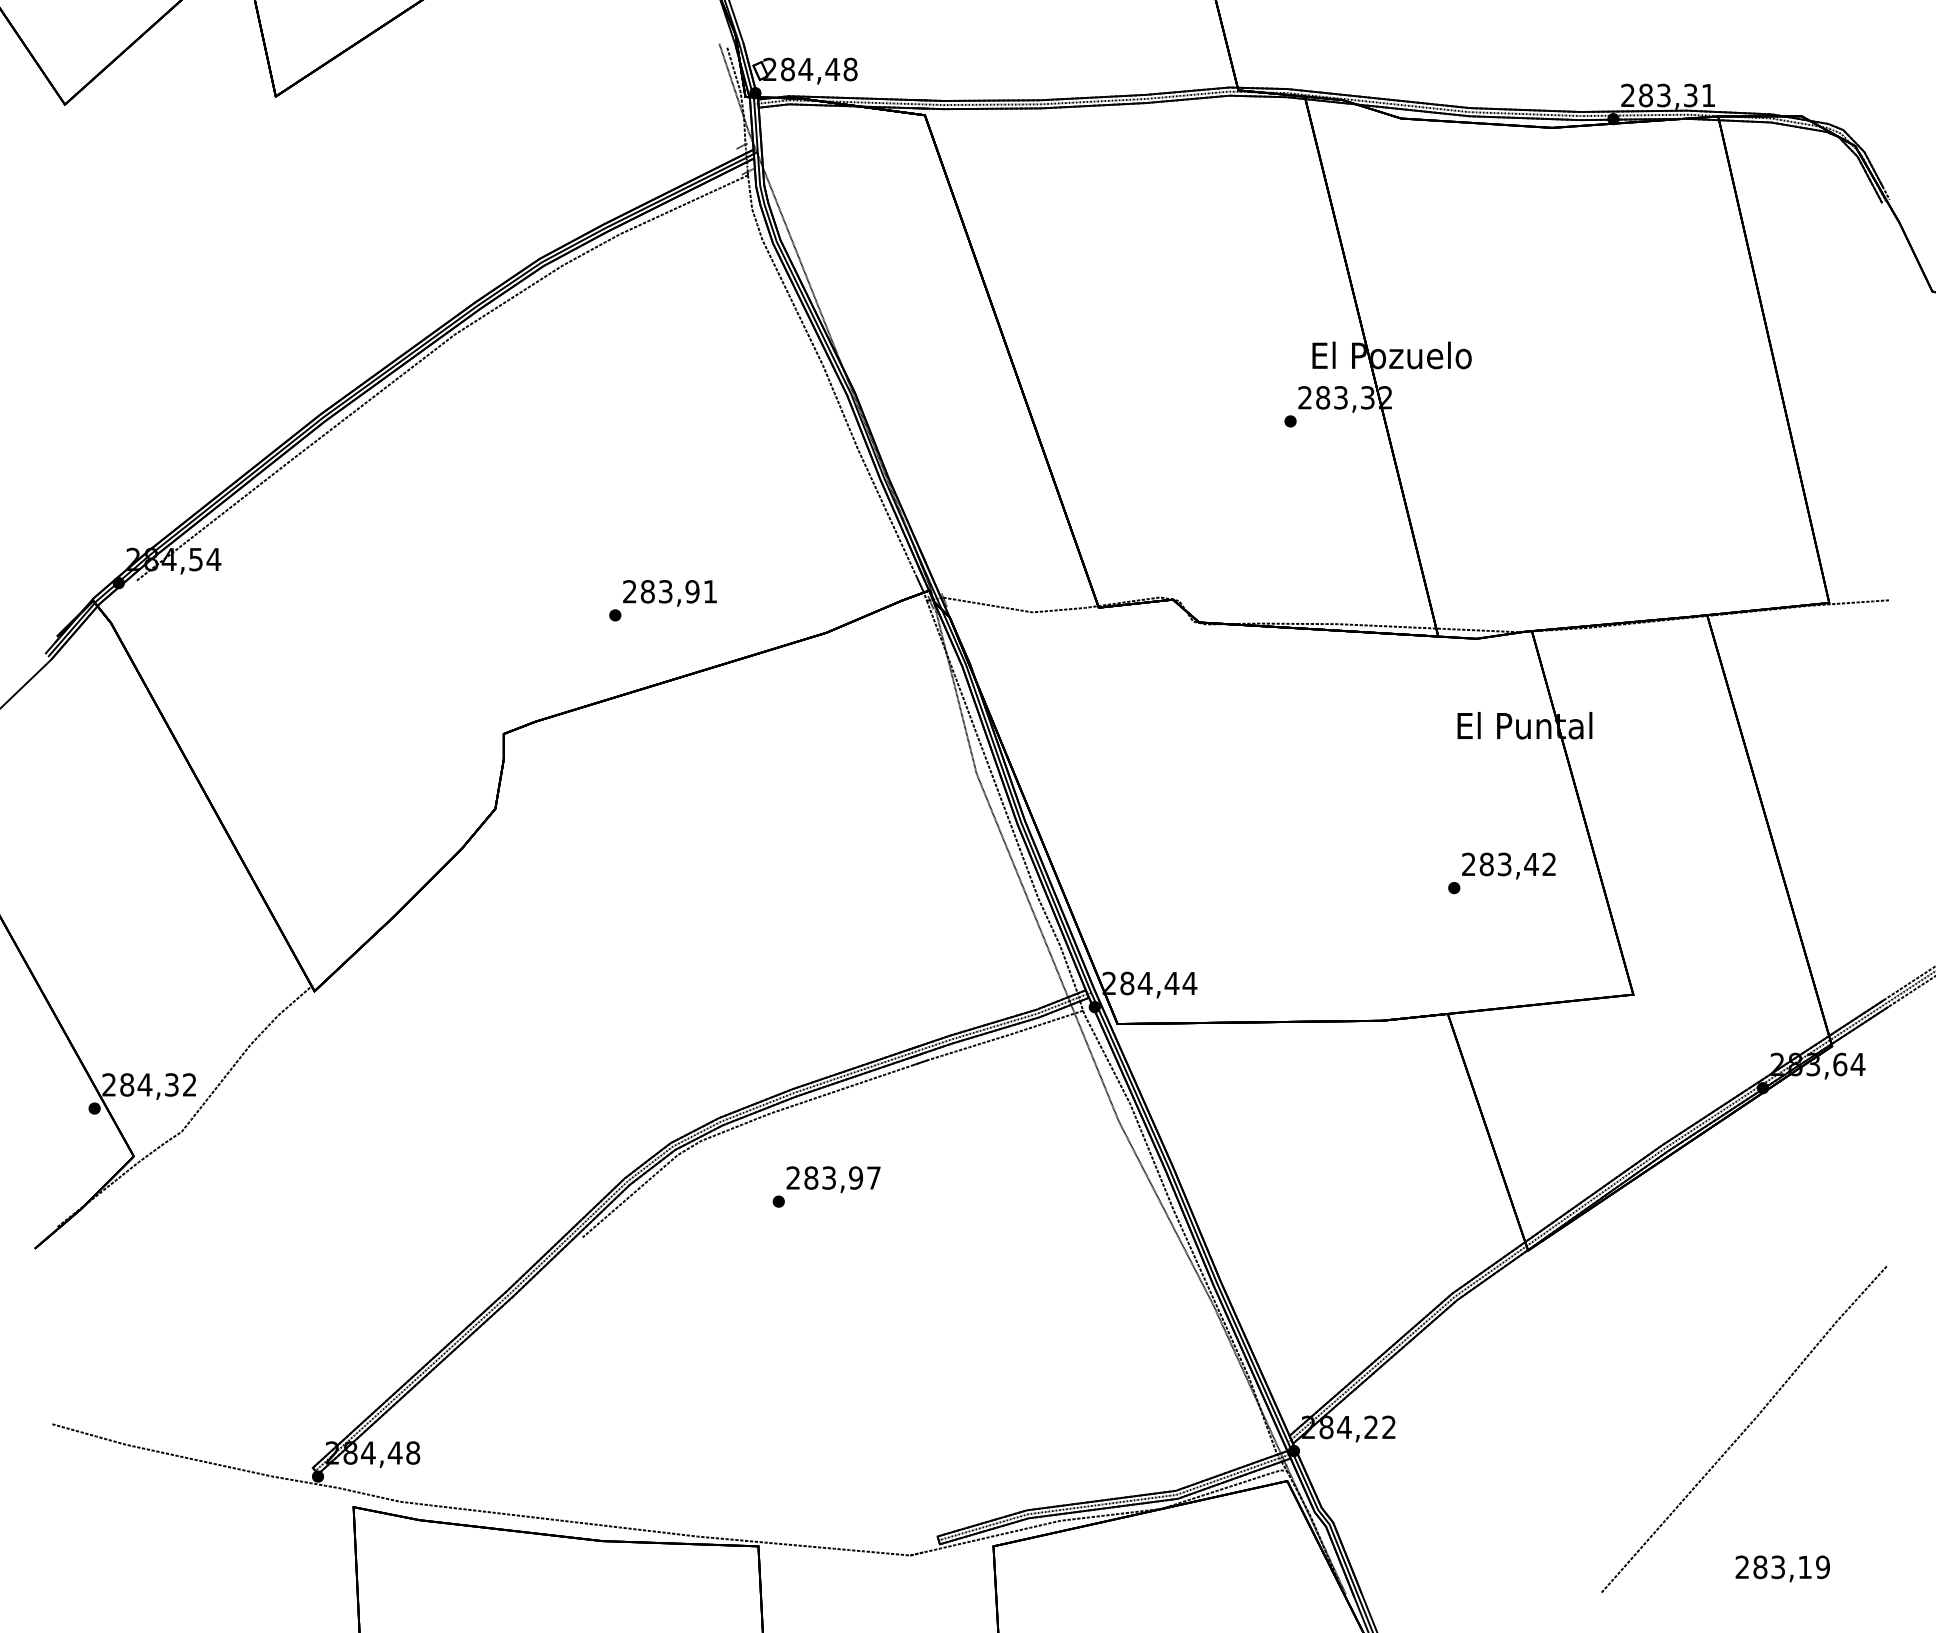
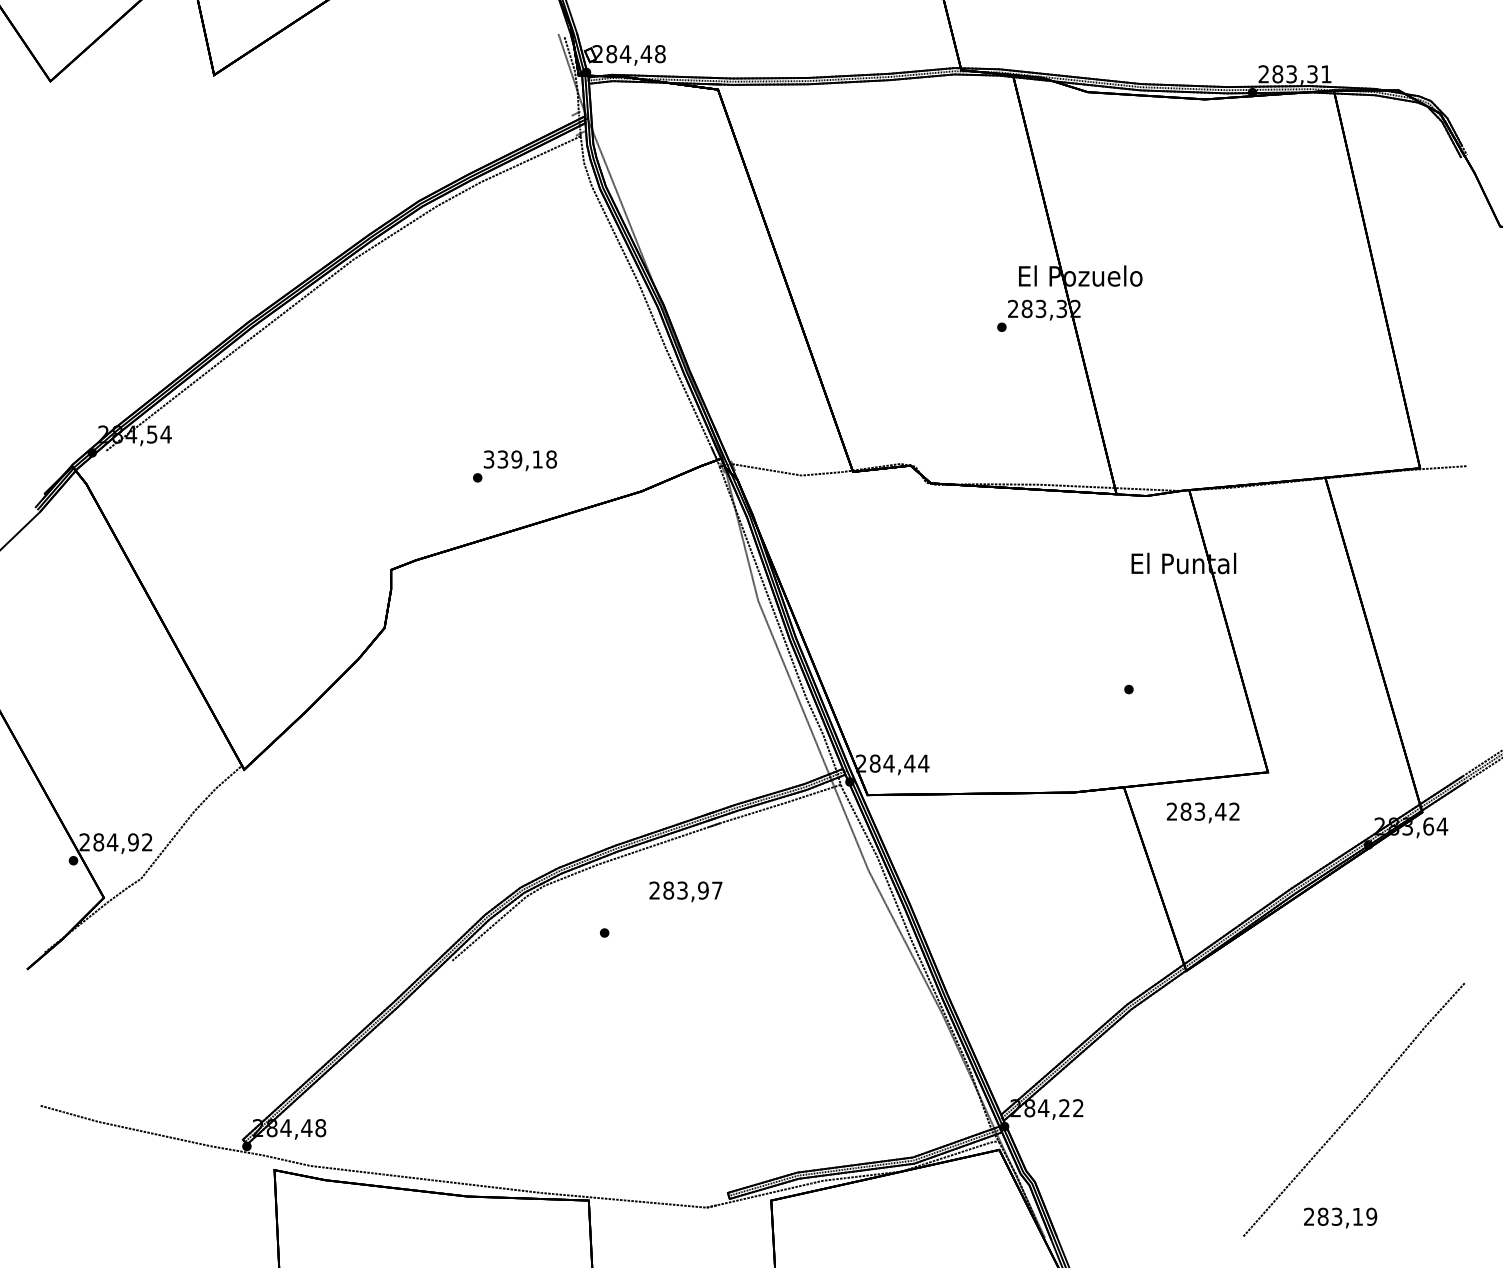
text: (670, 591) -> (520, 459), 283,91 -> 339,18
text: (1508, 865) -> (1202, 812), moved
text: (171, 1084) -> (133, 842), 284,32 -> 284,92
text: (833, 1179) -> (685, 891), moved
text: (1782, 1568) -> (1340, 1217), moved

